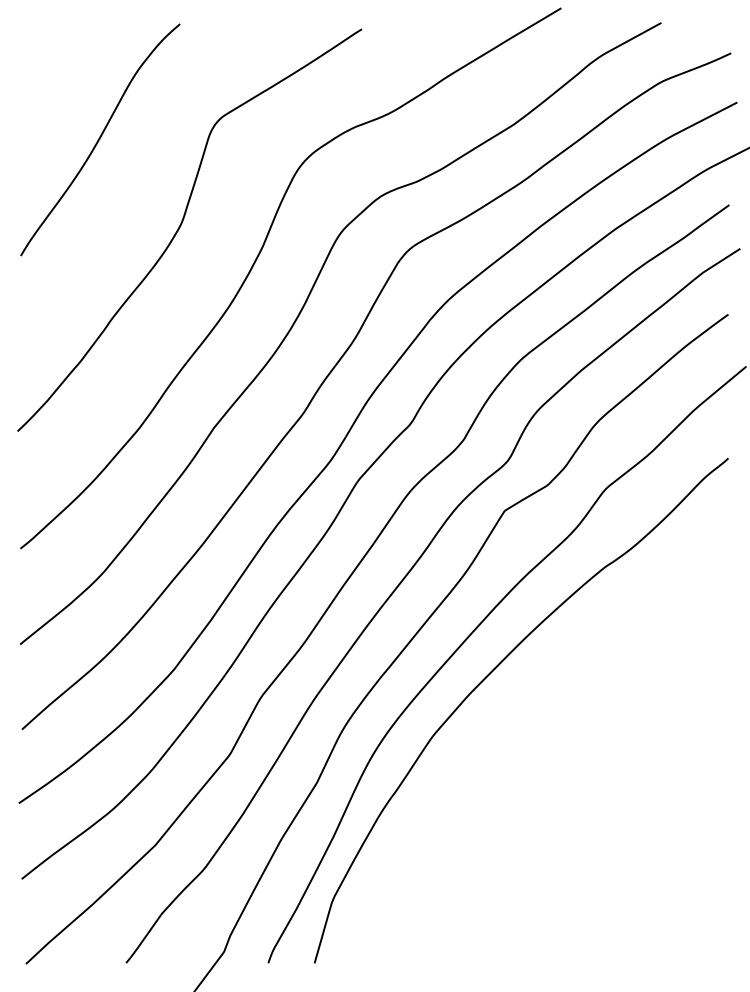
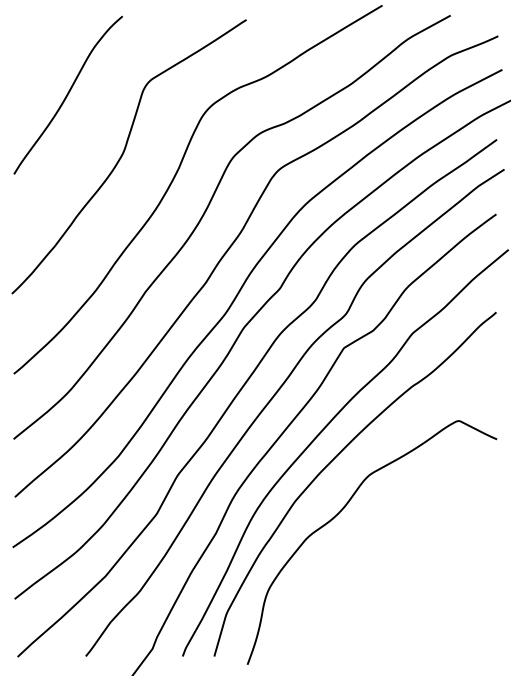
curve: (501, 750) -> (341, 511), added

